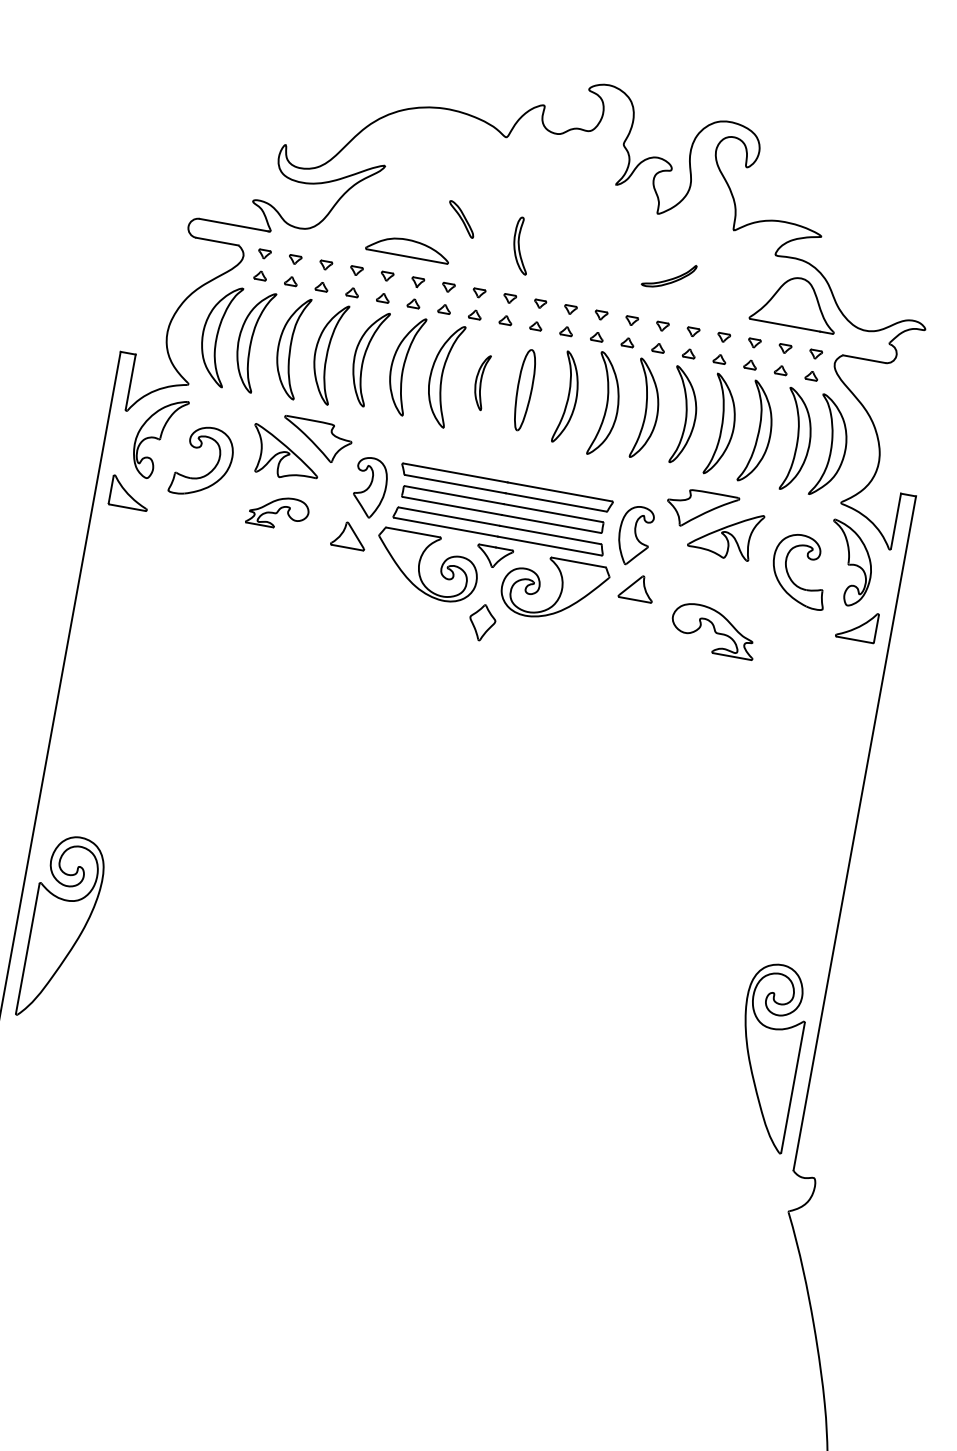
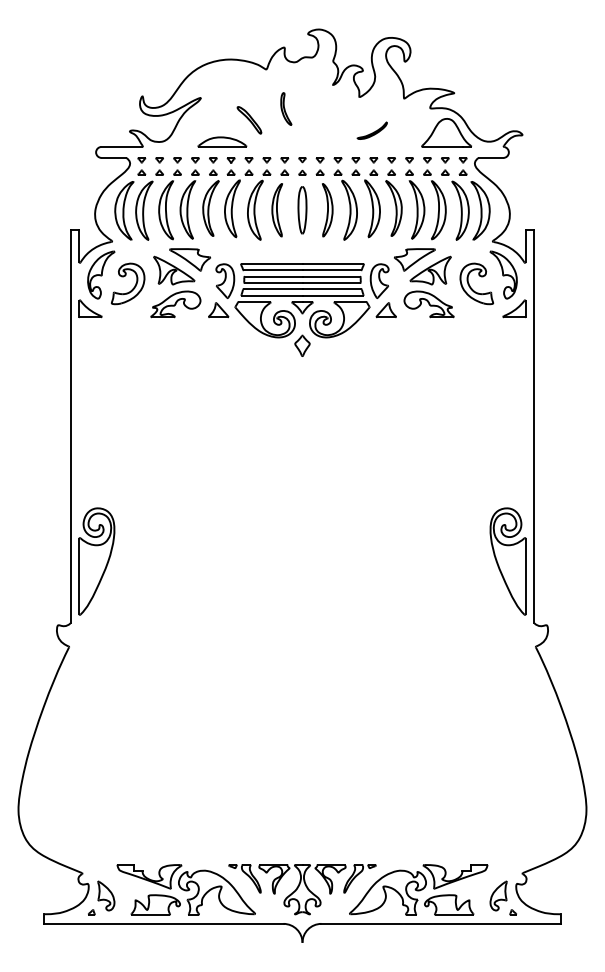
part: (461, 219) -> (249, 120), size x1.43
part: (522, 244) -> (286, 108), moved
part: (479, 382) -> (276, 210), size x1.67
part: (277, 512) -> (175, 304), size x1.43
part: (713, 630) -> (428, 304), moved

